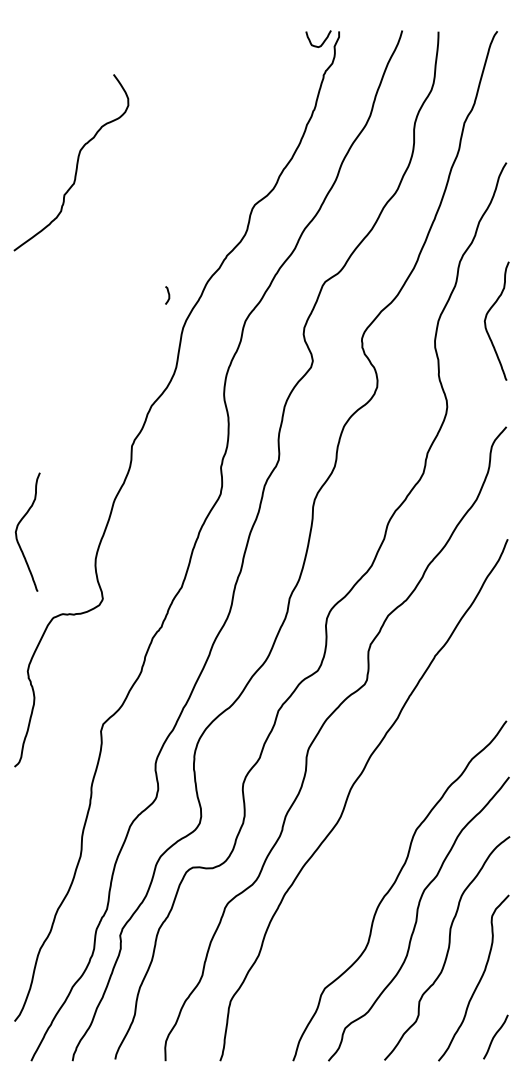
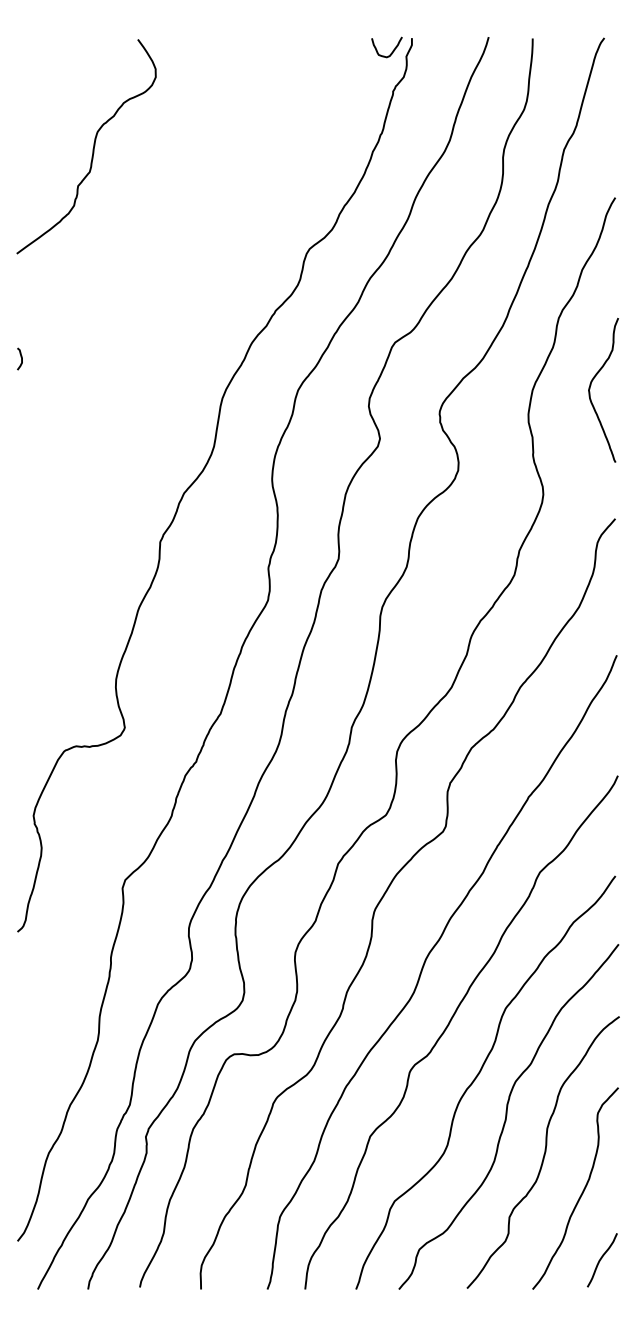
curve: (76, 162) -> (92, 146), moved
curve: (168, 295) -> (21, 359), moved
curve: (17, 530) -> (21, 644), removed
curve: (370, 843) -> (450, 1025), added

